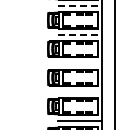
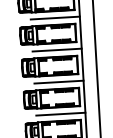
line: (80, 5) -> (55, 17), dashed -> solid
line: (80, 34) -> (57, 49), dashed -> solid
line: (80, 63) -> (59, 82), added
line: (80, 92) -> (61, 114), added

